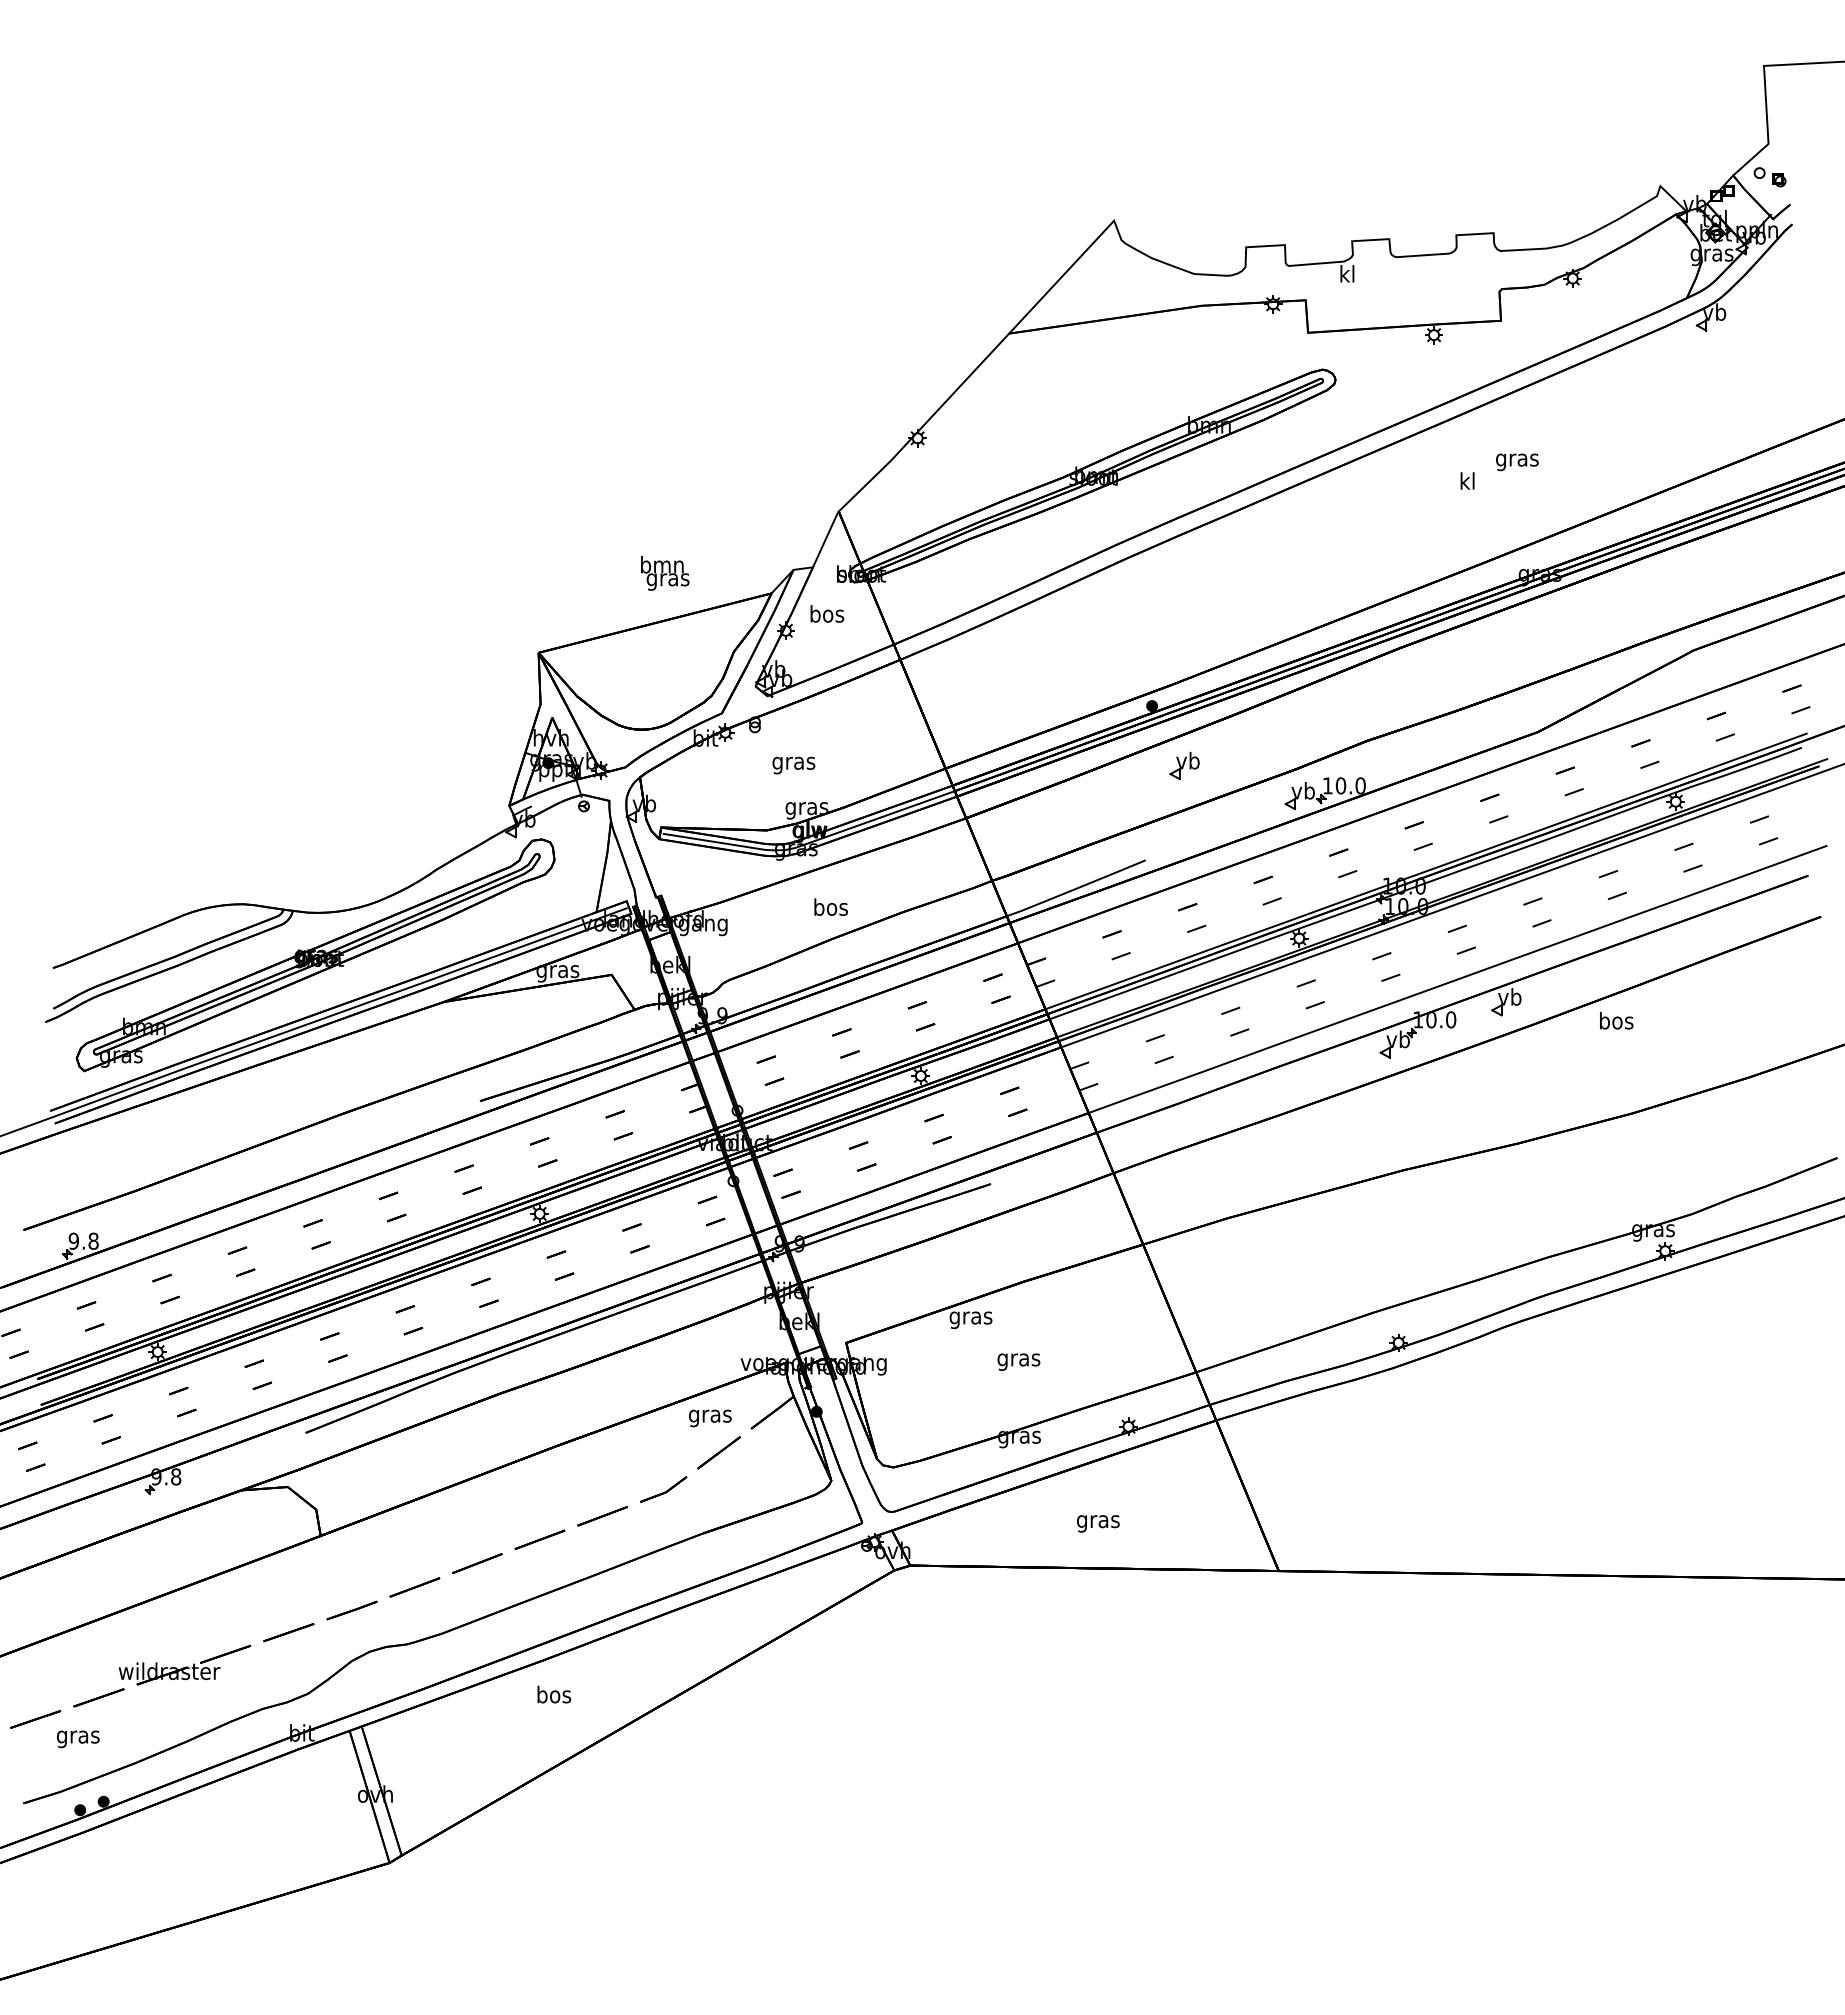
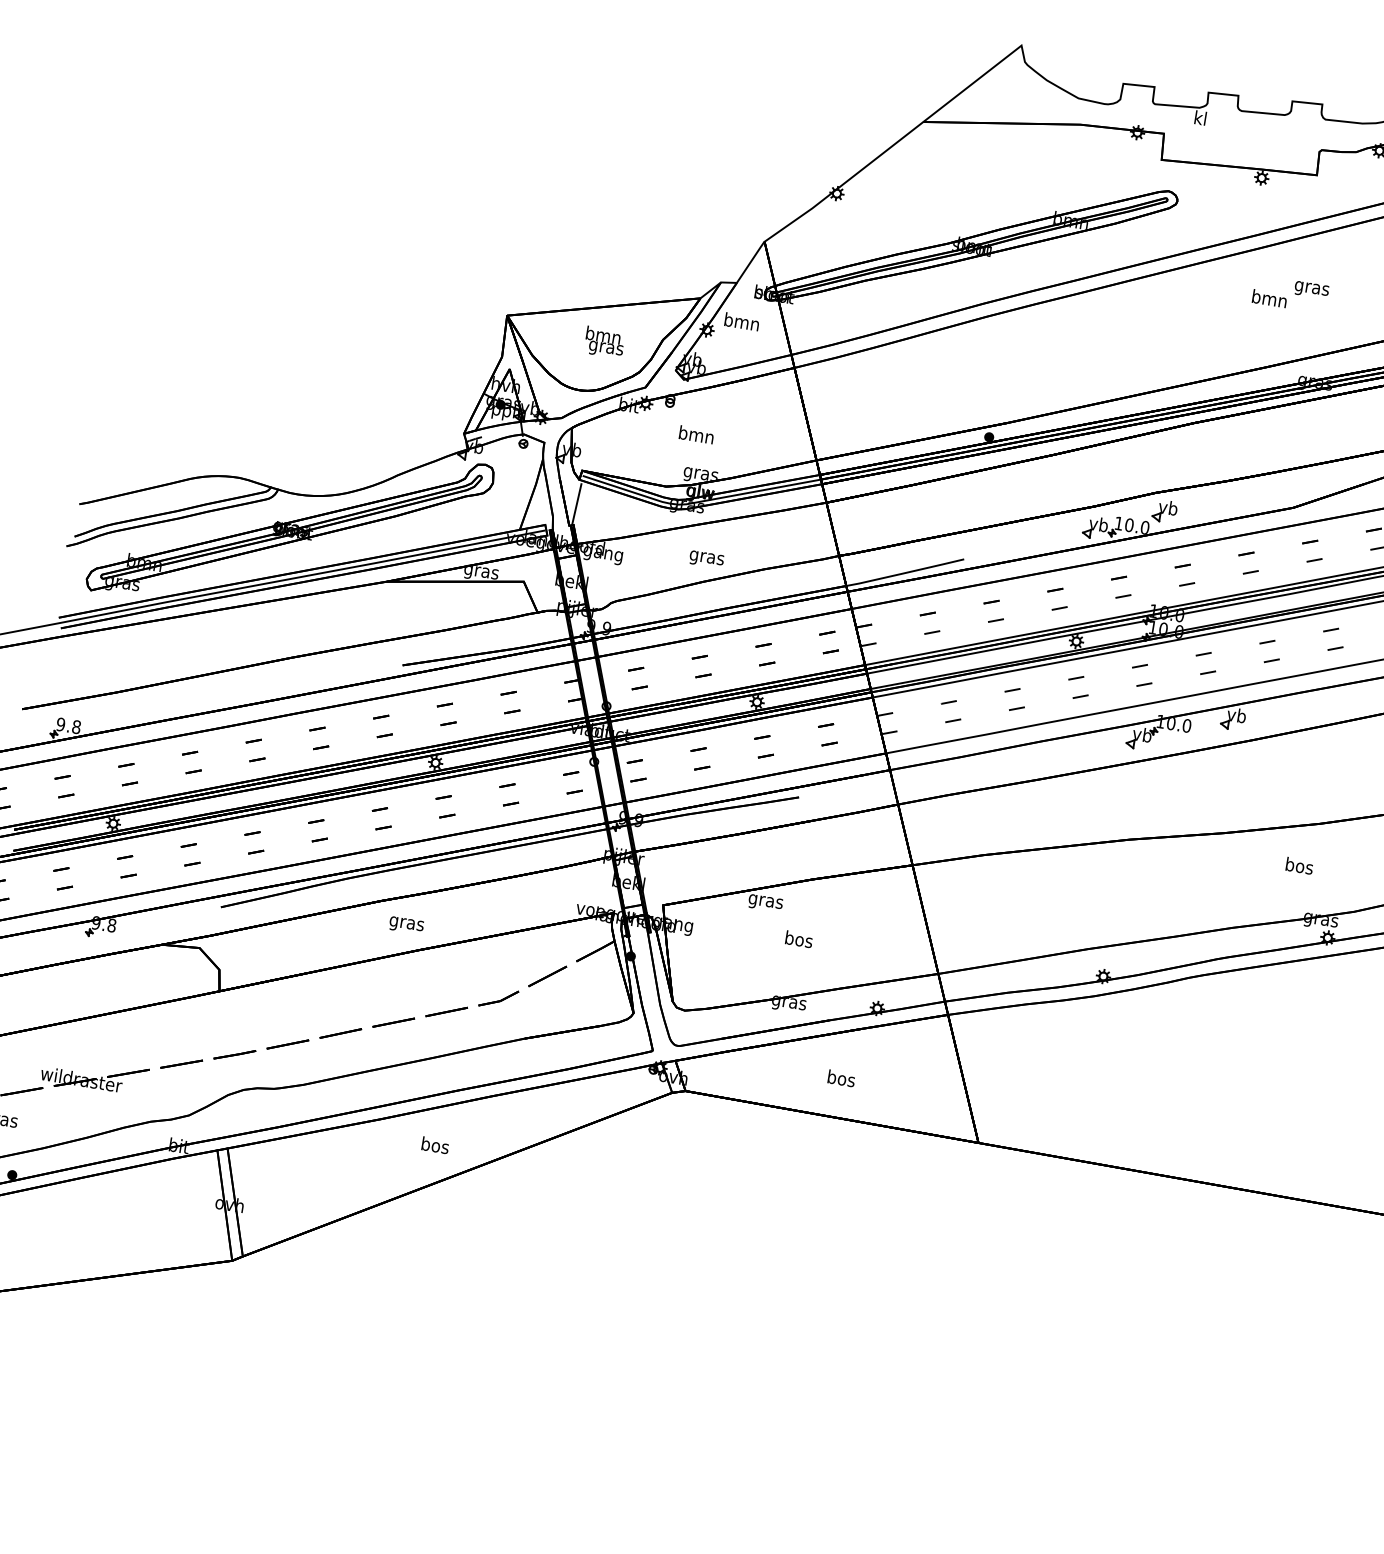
text: (1467, 480) -> (1269, 298), kl -> bmn
text: (665, 573) -> (604, 342), moved
text: (826, 613) -> (741, 321), bos -> bmn
text: (793, 763) -> (696, 436), gras -> bmn
part: (1184, 766) -> (1164, 511), moved
line: (661, 867) -> (577, 502), added
text: (830, 909) -> (706, 557), bos -> gras
text: (1616, 1020) -> (1299, 865), moved
text: (1018, 1359) -> (798, 940), gras -> bos
text: (710, 1418) -> (406, 925), moved
text: (1098, 1521) -> (841, 1080), gras -> bos
text: (554, 1694) -> (435, 1145), moved

